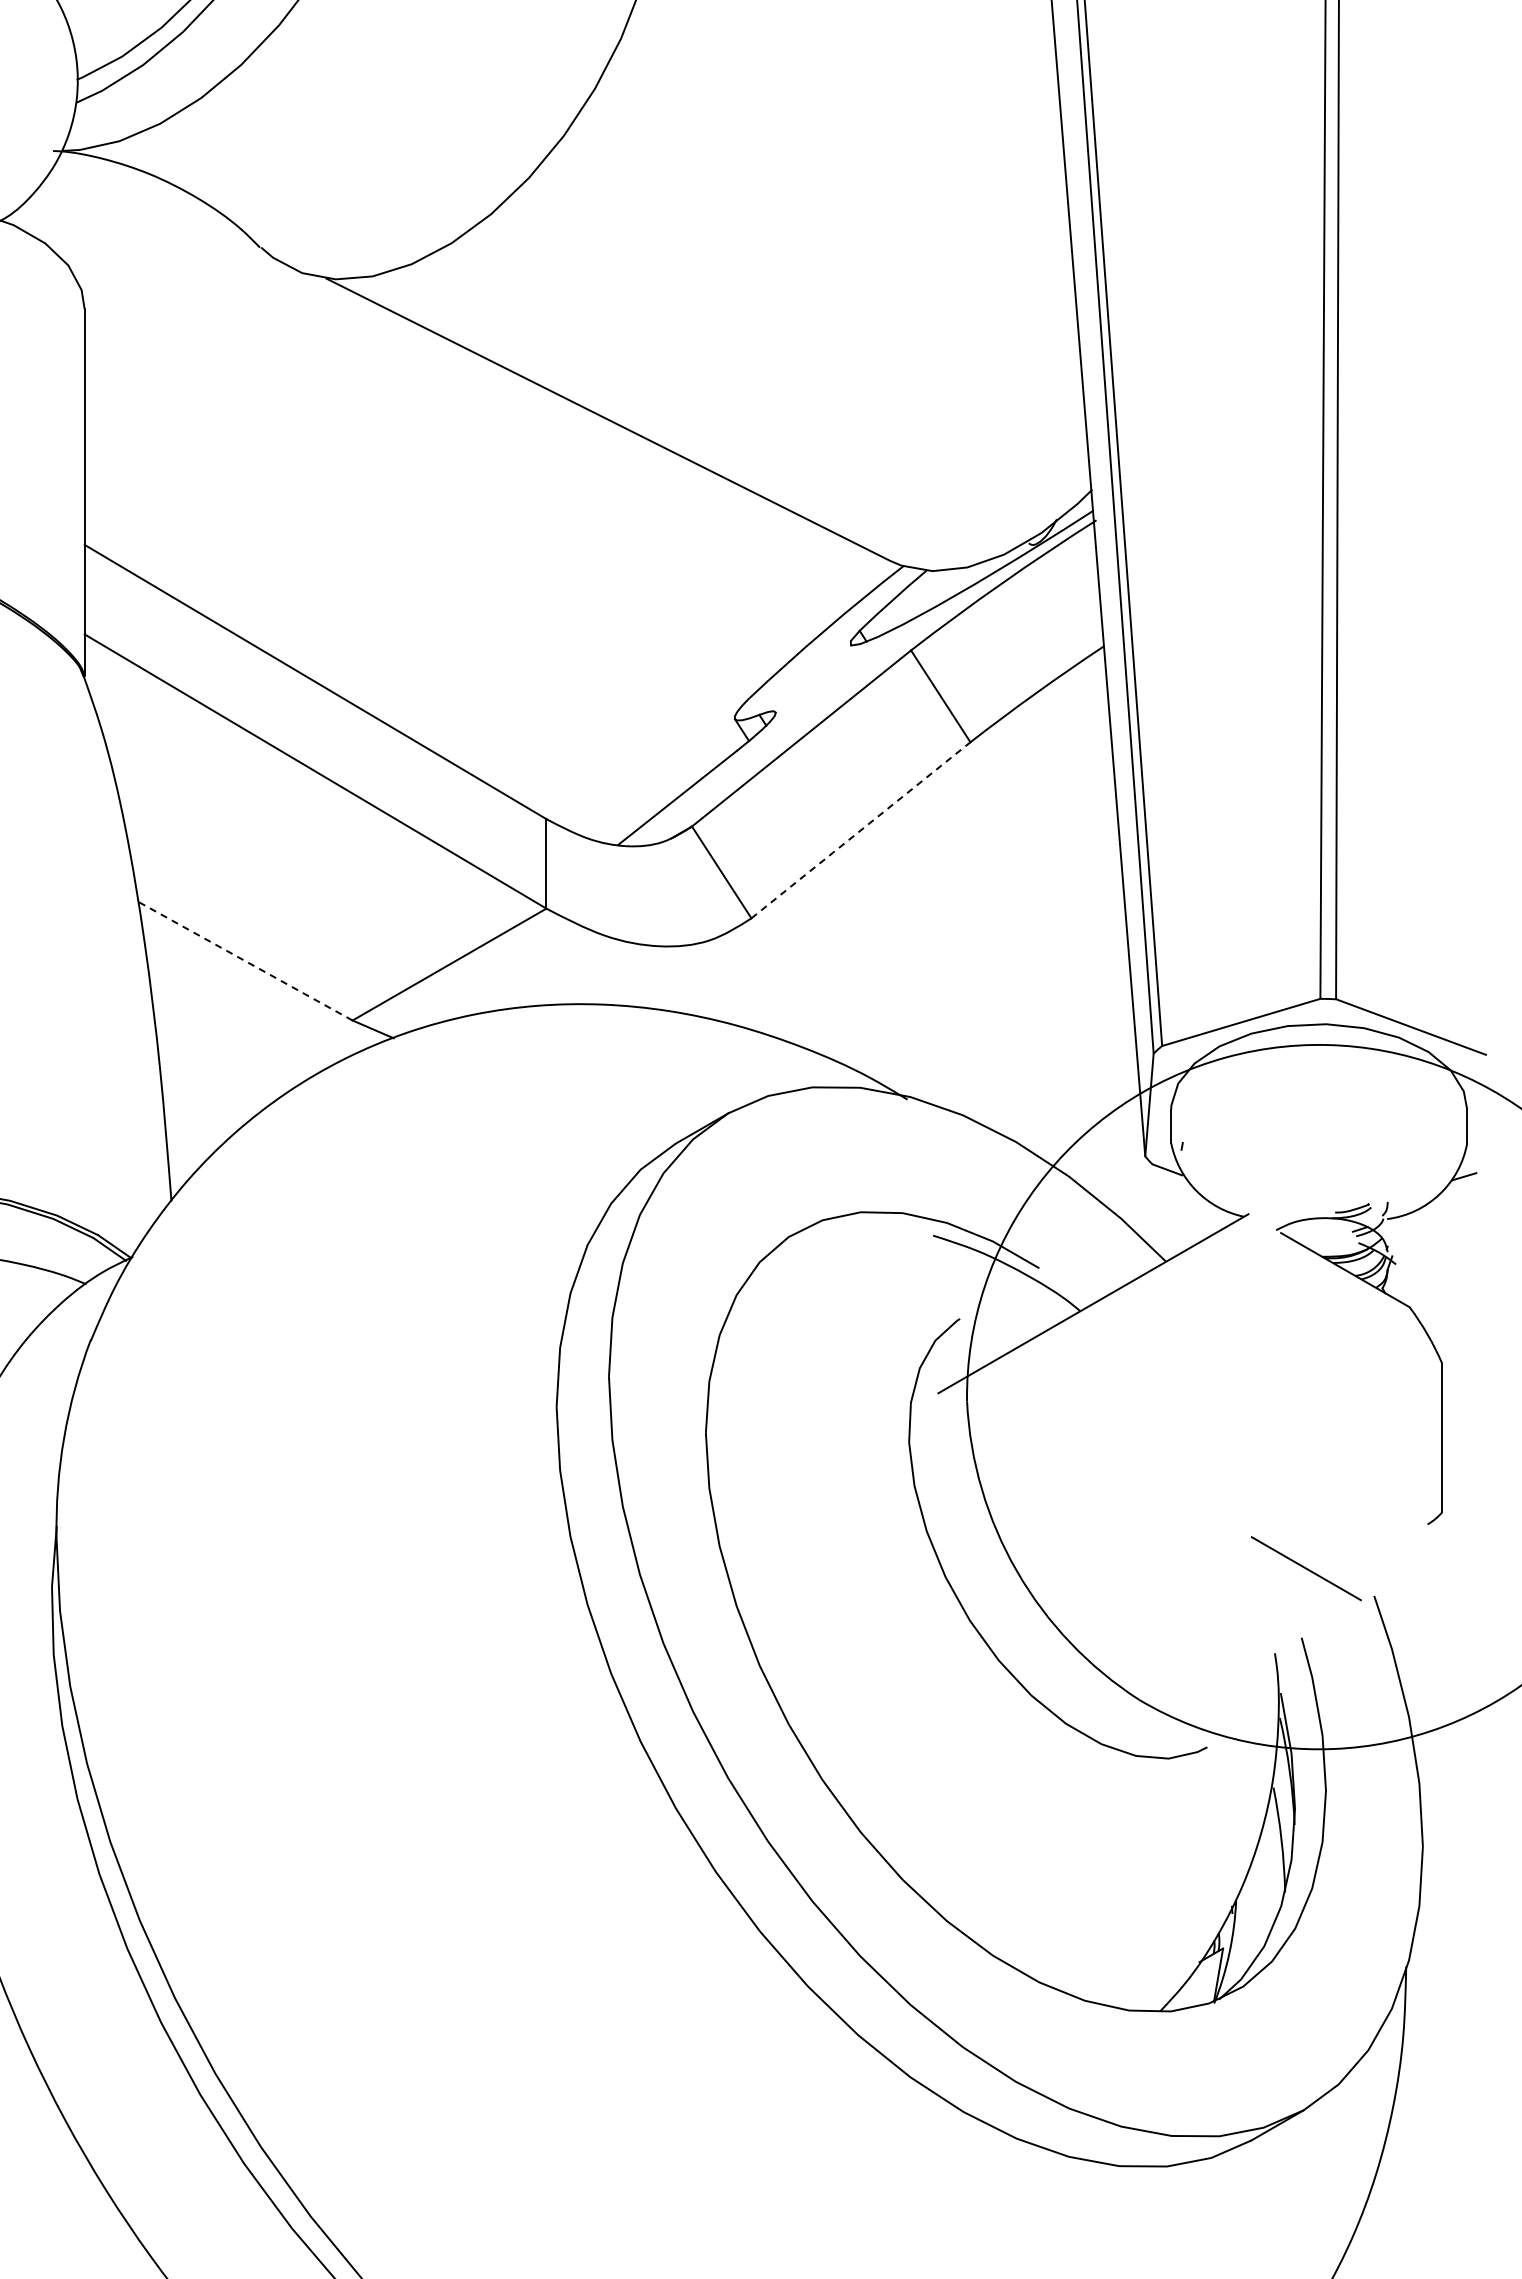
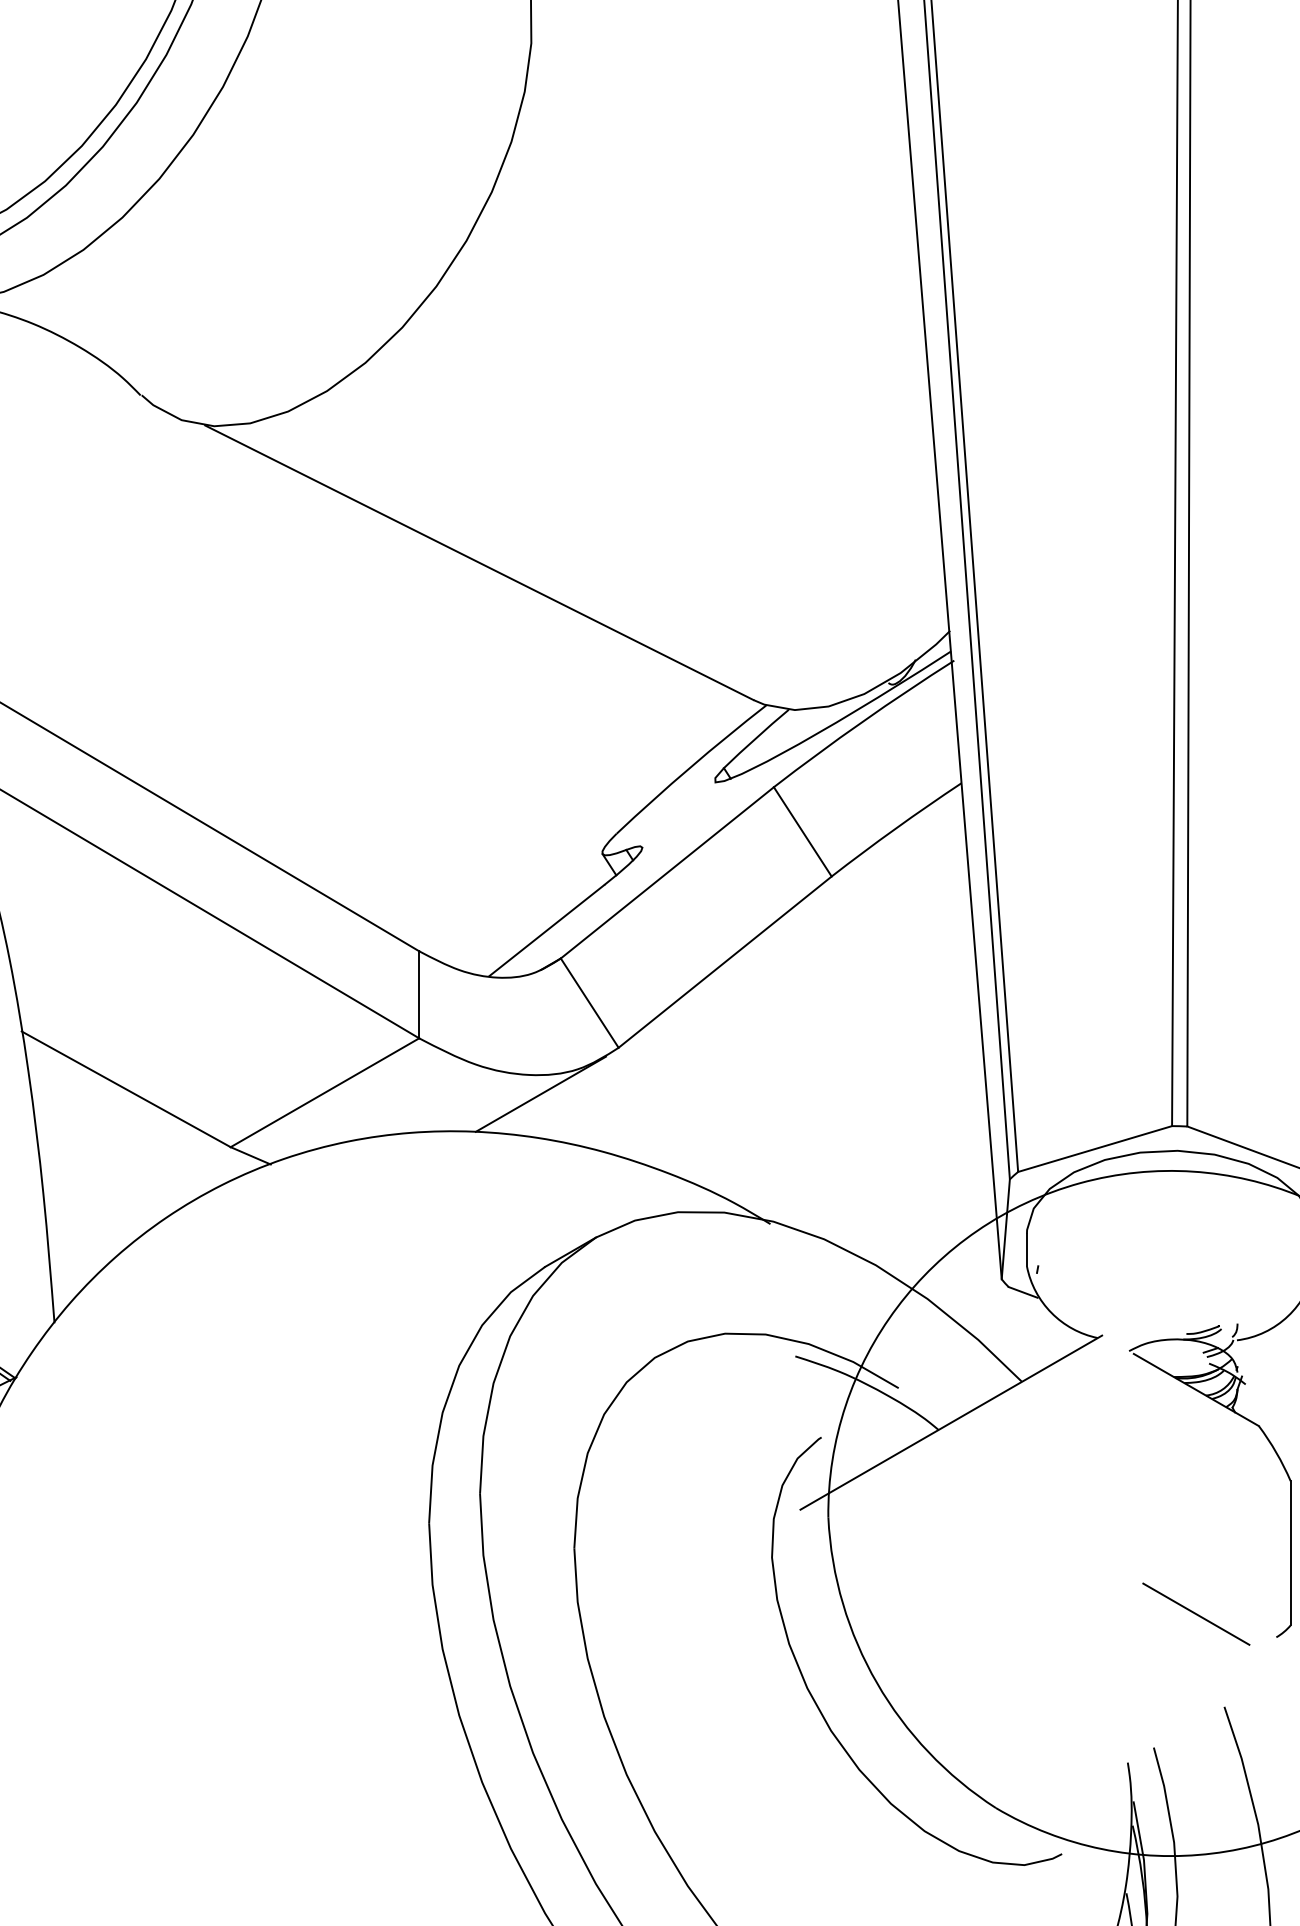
line: (860, 830) -> (724, 962), dashed -> solid
line: (245, 961) -> (126, 1089), dashed -> solid
line: (671, 965) -> (540, 1093), added
line: (1305, 1568) -> (1195, 1614), moved

